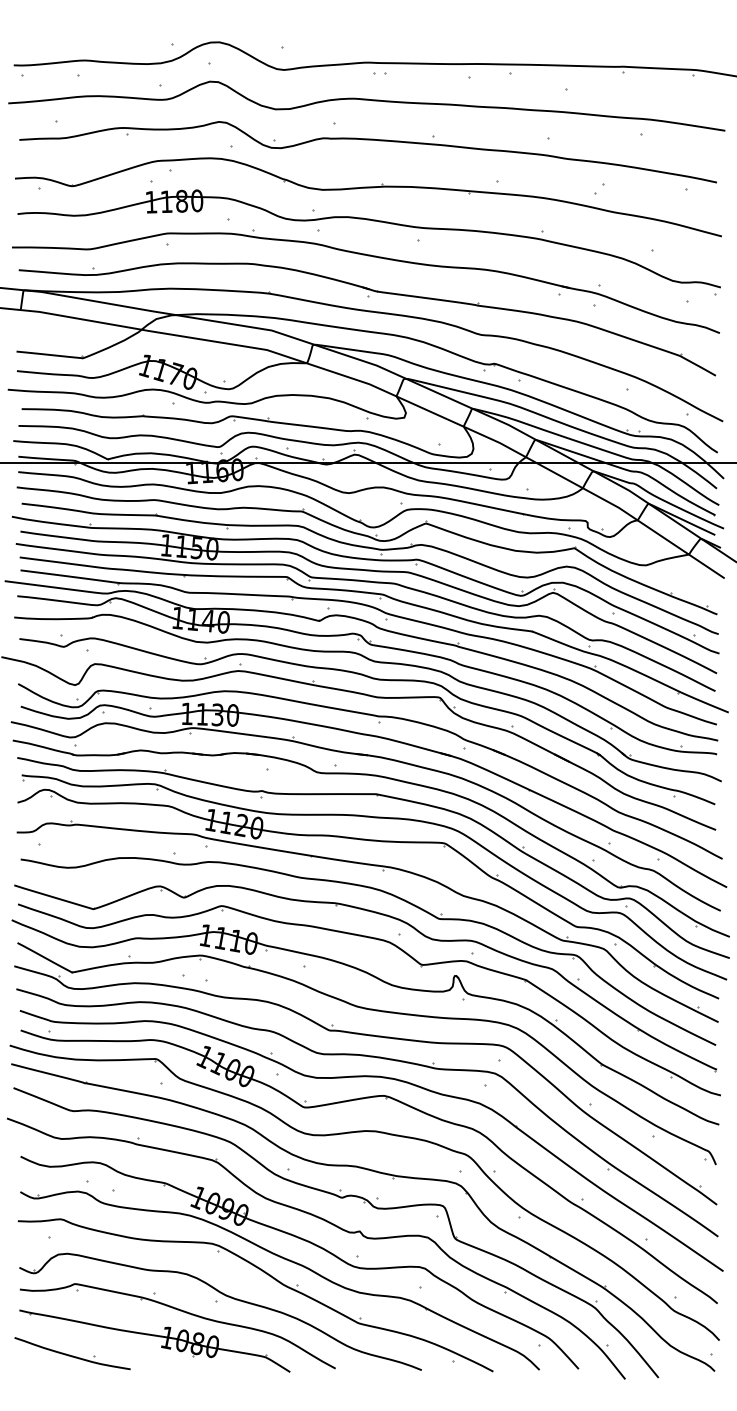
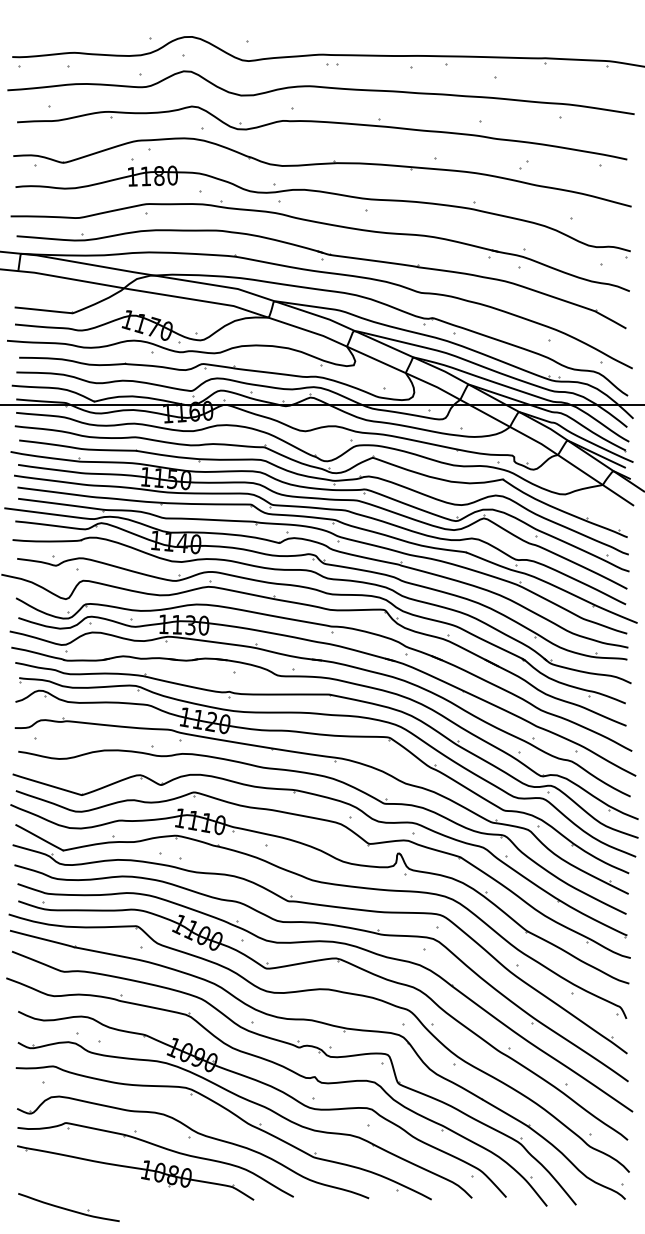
part: (72, 1353) -> (68, 1207), moved

